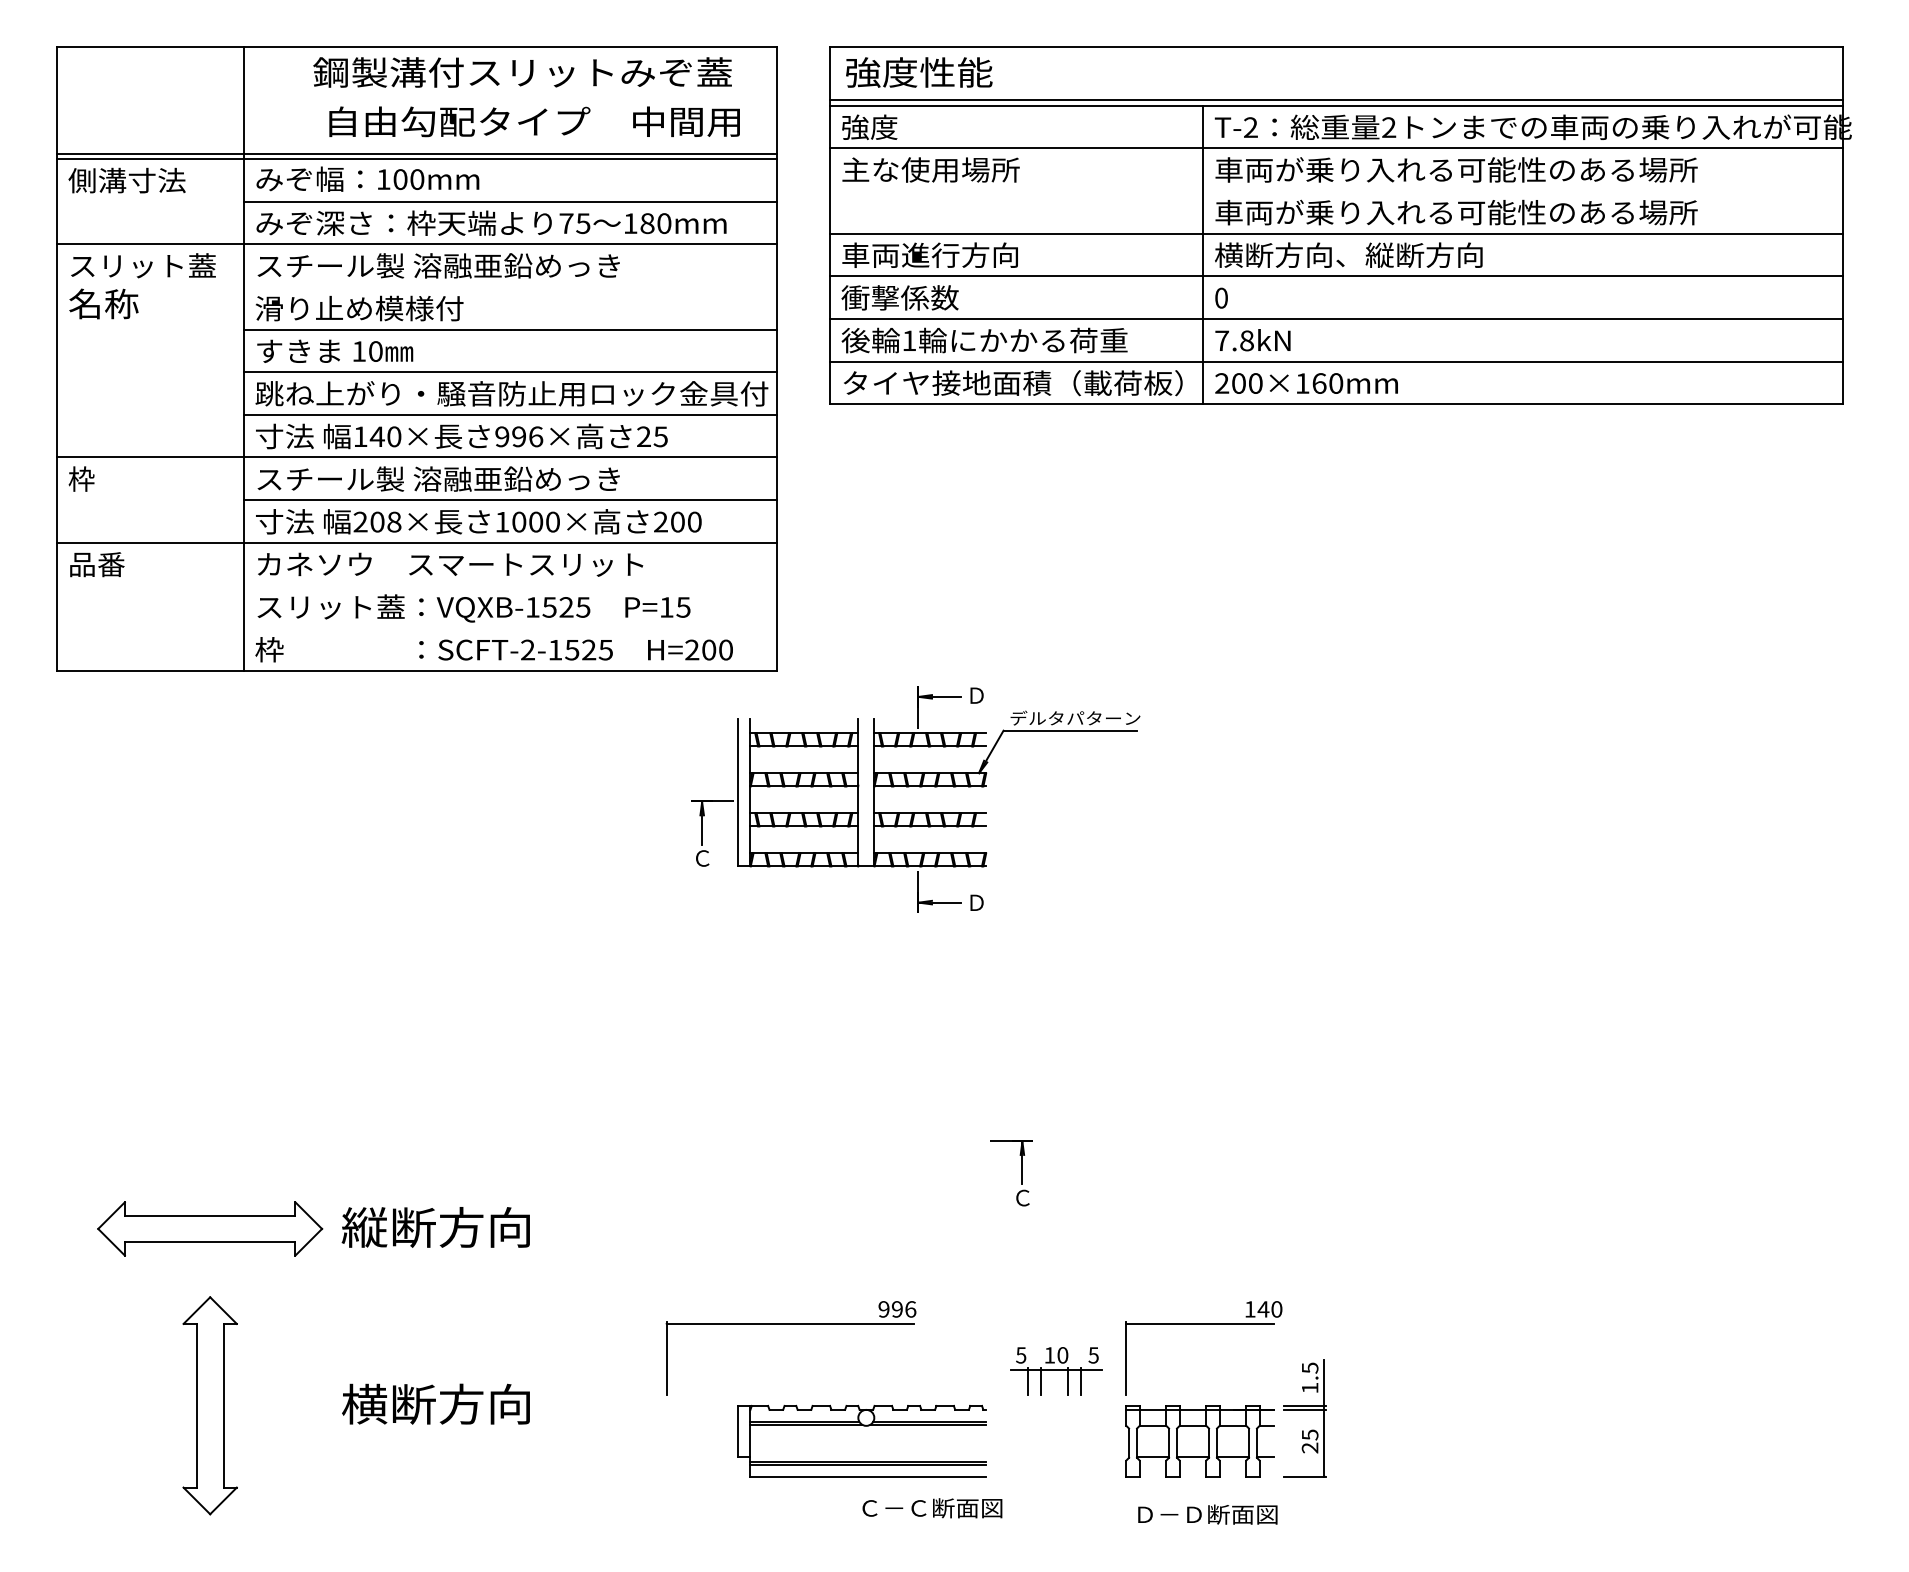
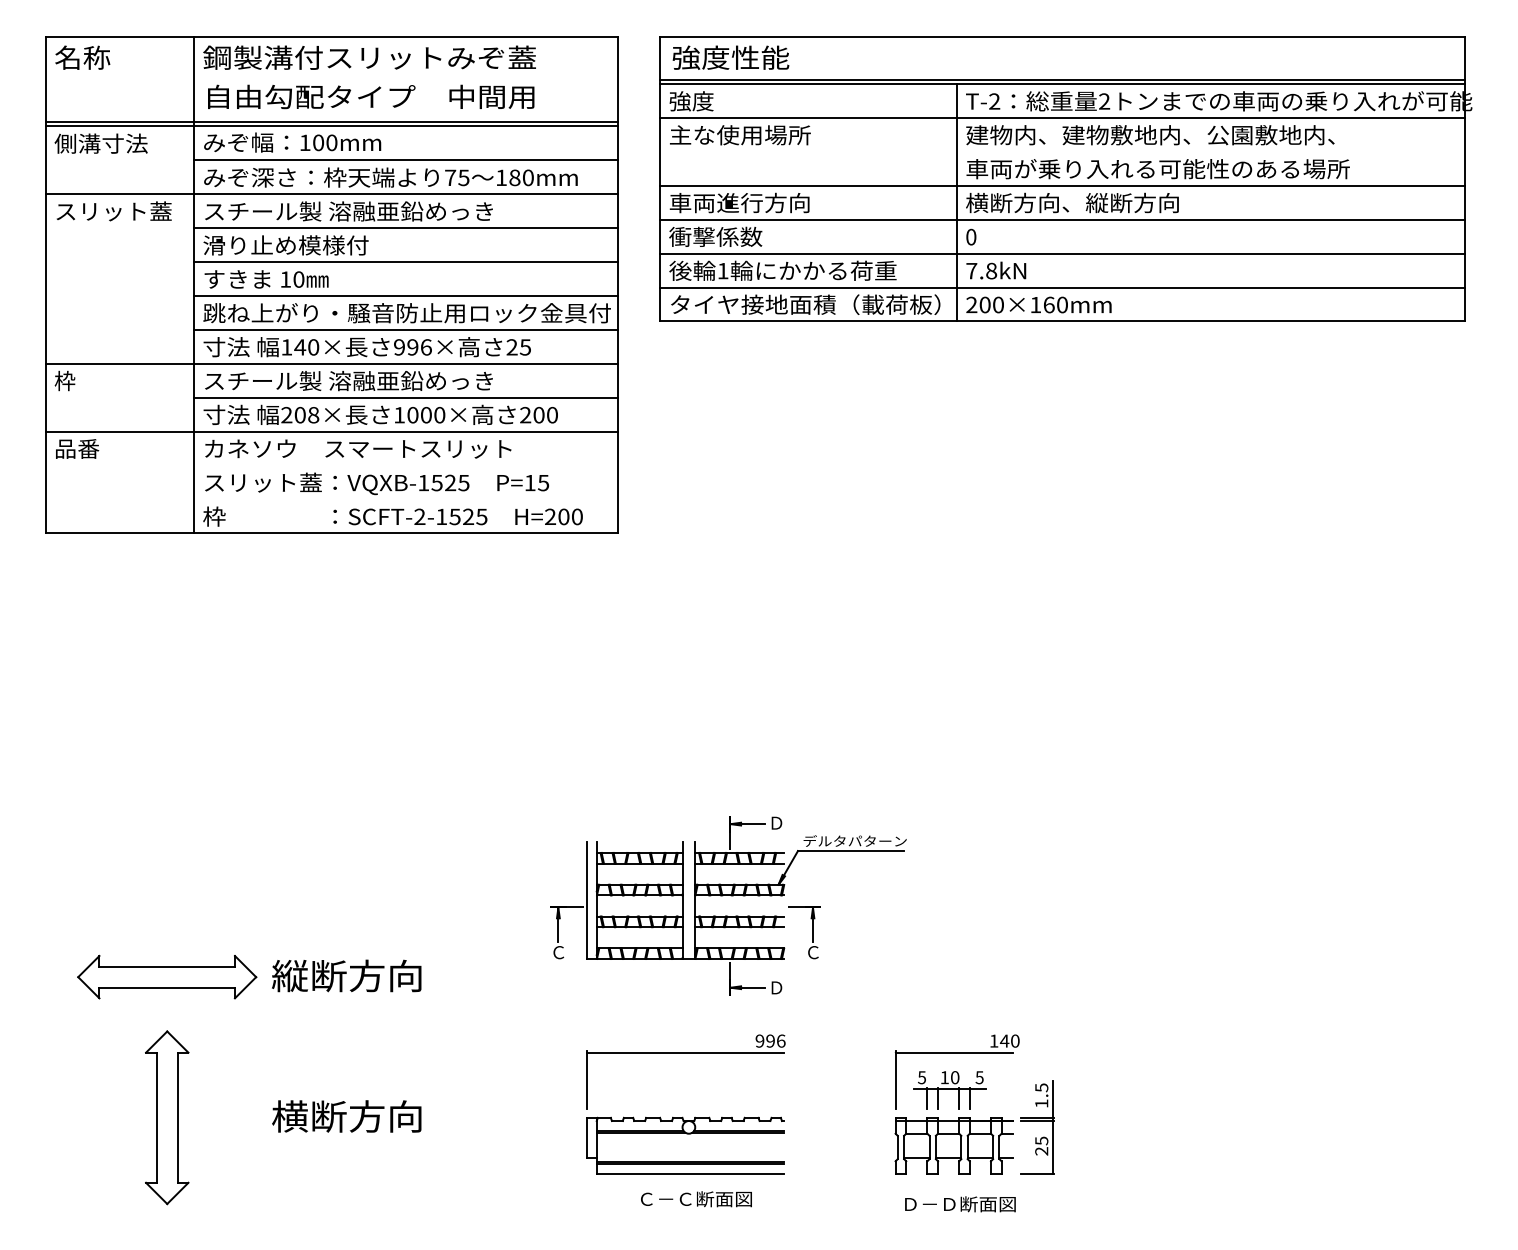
text: (522, 72) -> (369, 57), moved
text: (535, 121) -> (371, 96), moved
text: (1455, 170) -> (1157, 135), 車両が乗り入れる可能性のある場所 -> 建物内、建物敷地内、公園敷地内、
line: (509, 287) -> (405, 228), added
text: (103, 303) -> (82, 57), moved
part: (919, 787) -> (731, 896), moved
part: (790, 1324) -> (685, 1053), moved
part: (1055, 1371) -> (949, 1090), moved
text: (932, 1508) -> (696, 1199), moved

